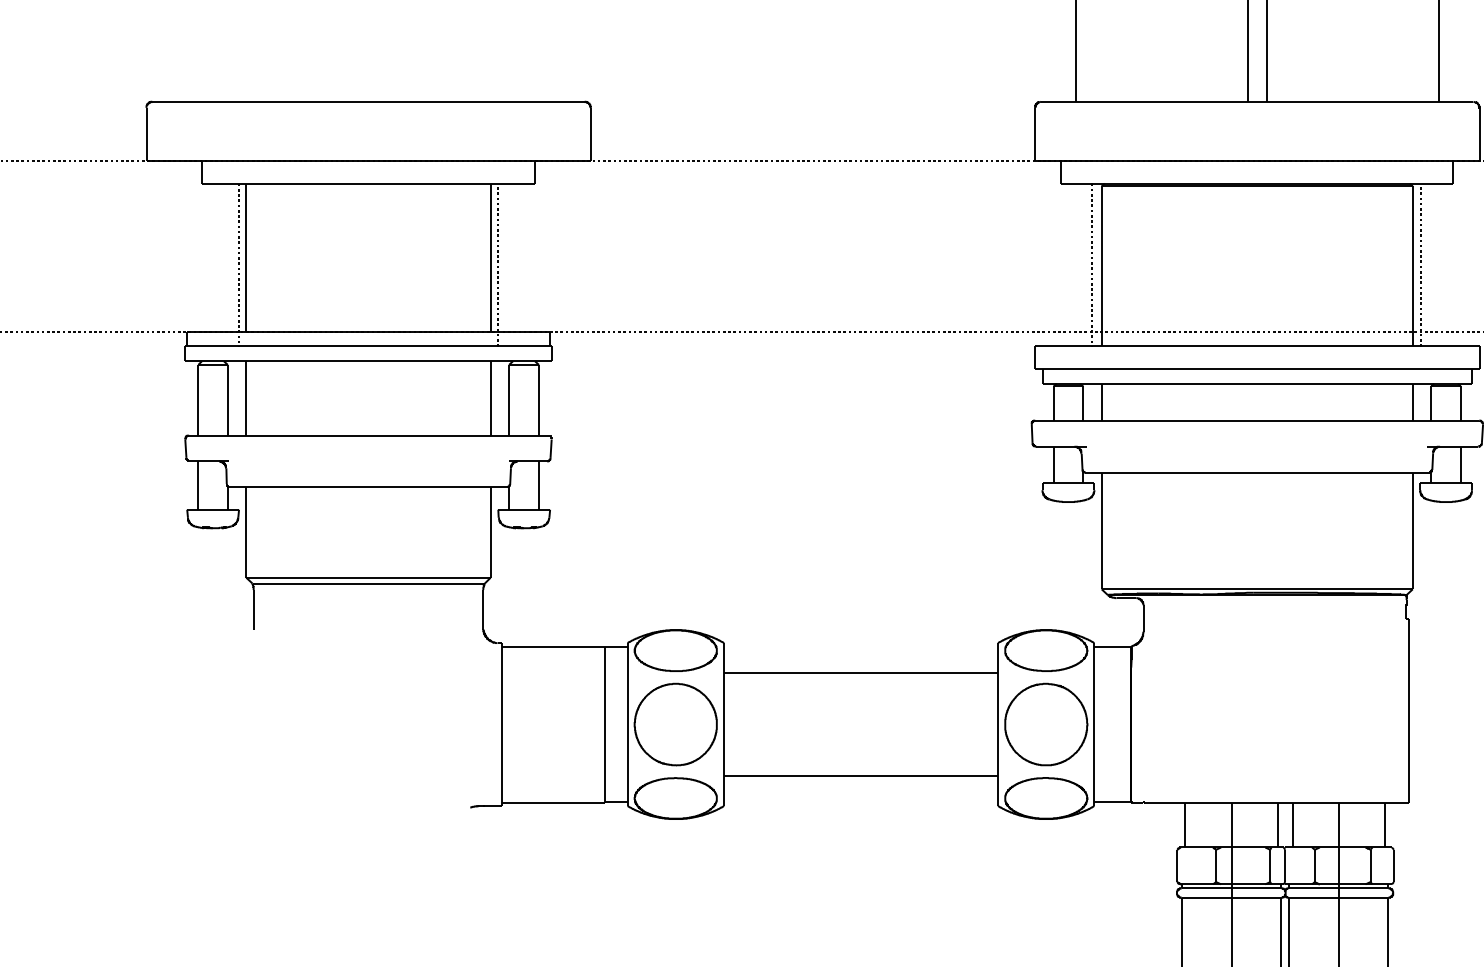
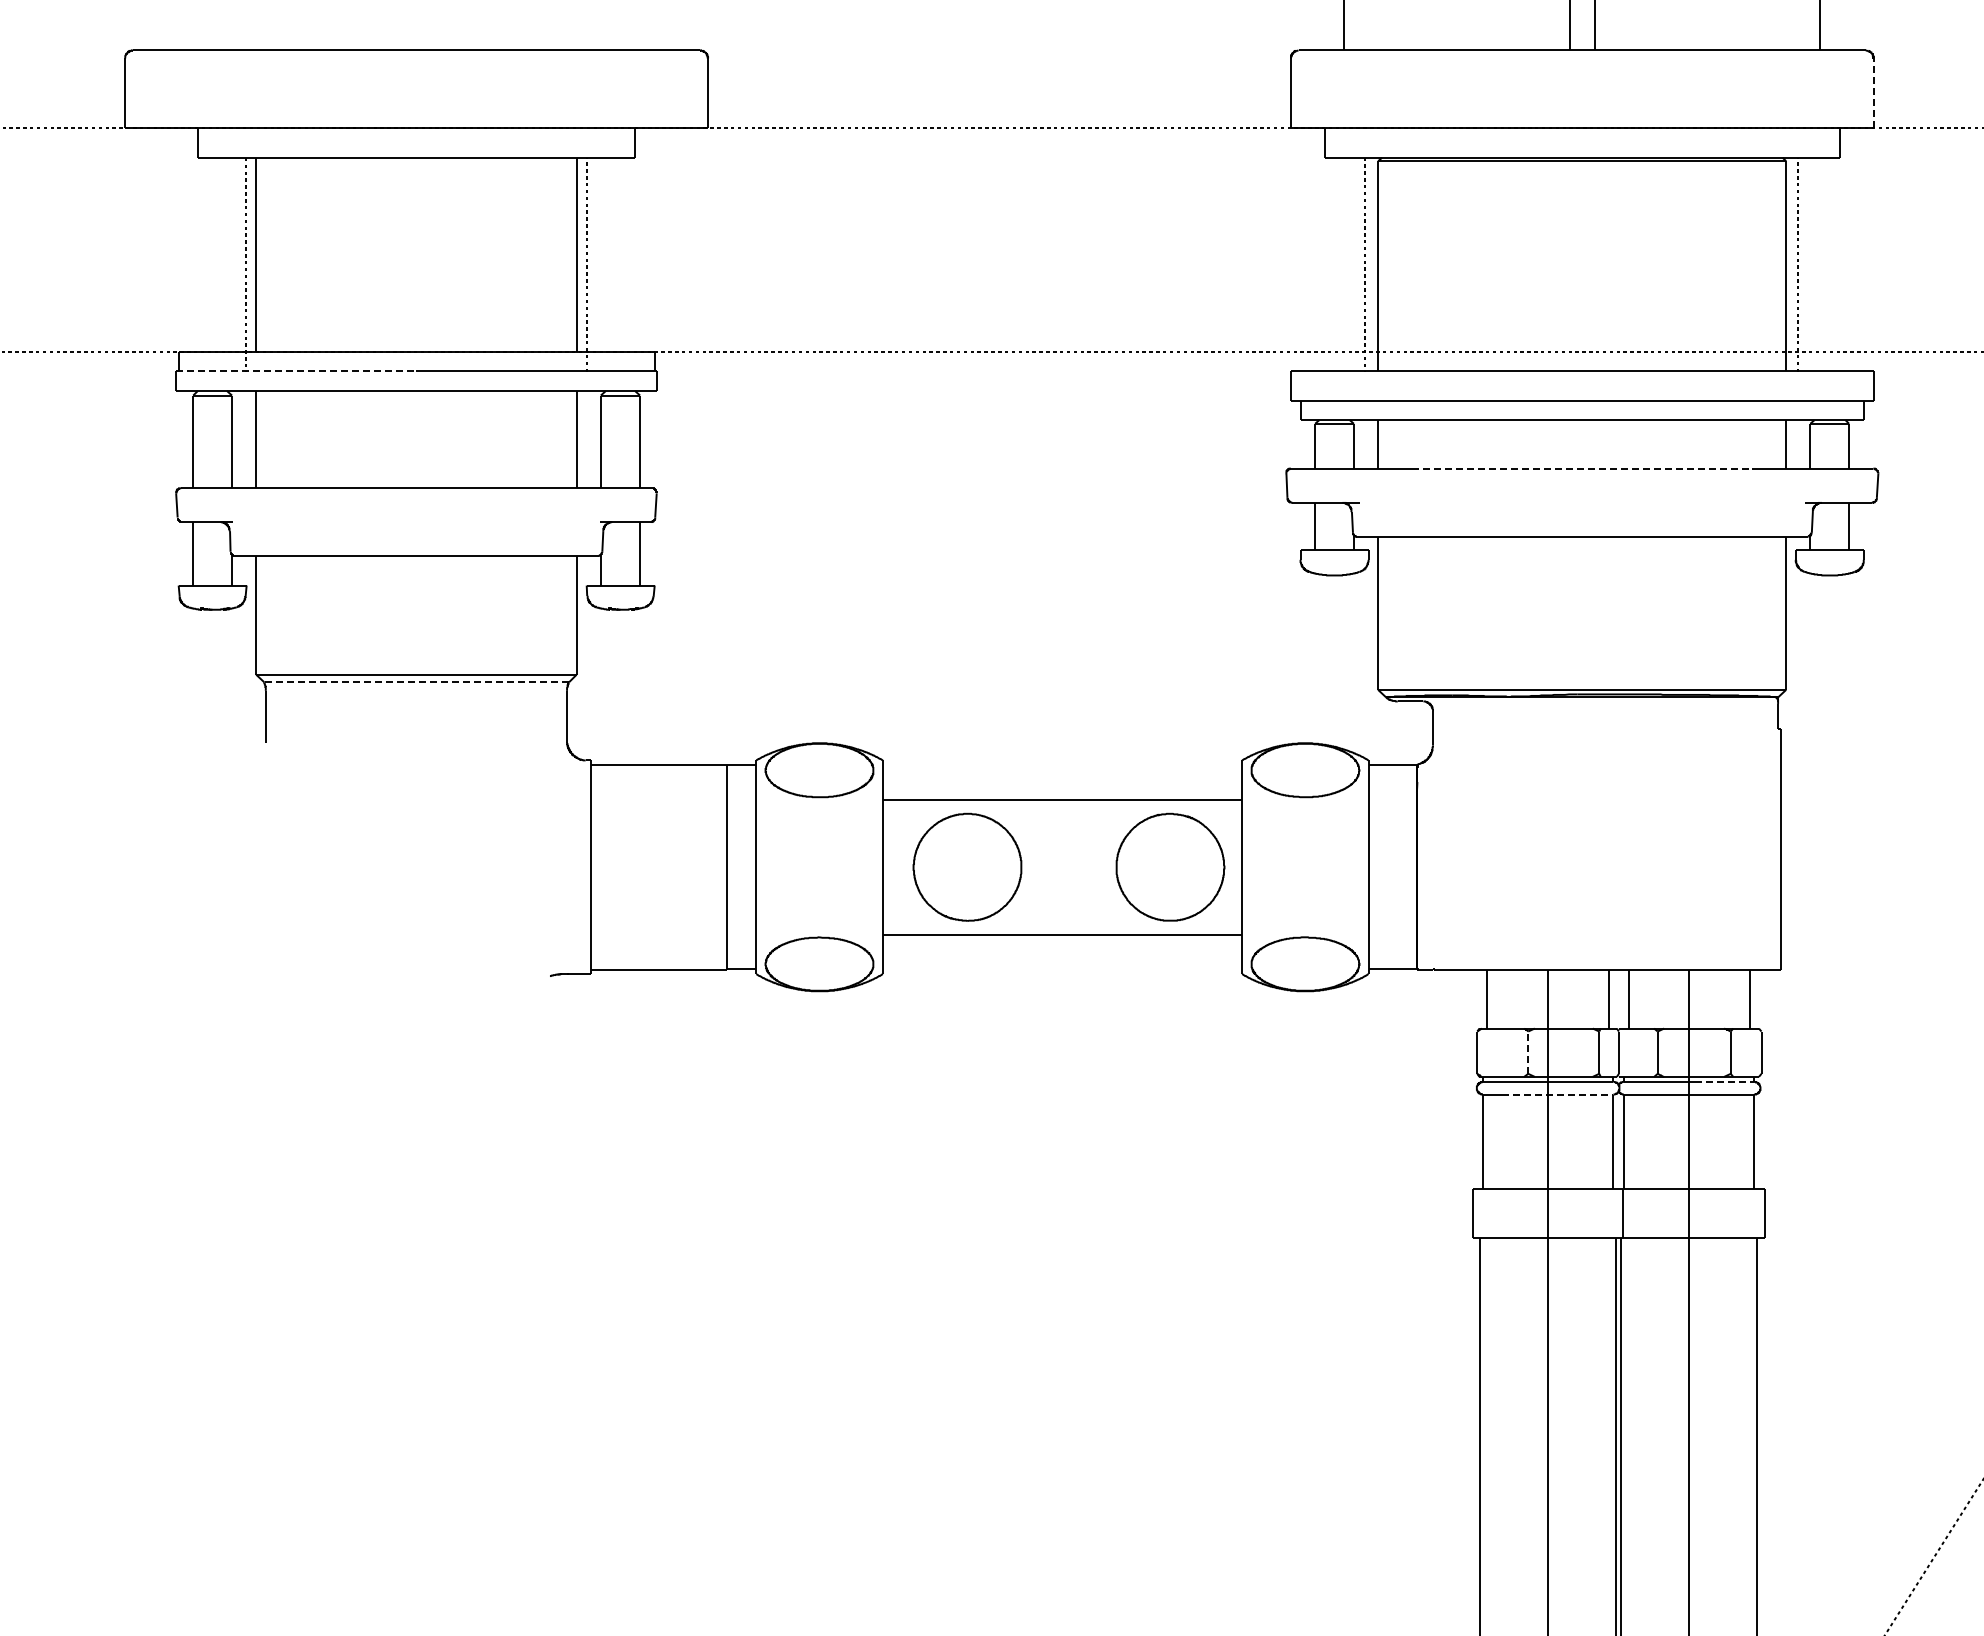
line: (1479, 133) -> (1873, 92), solid -> dashed
line: (277, 346) -> (296, 371), solid -> dashed
line: (1257, 420) -> (1582, 468), solid -> dashed
line: (368, 583) -> (416, 682), solid -> dashed
part: (675, 723) -> (967, 866), moved
part: (1046, 723) -> (1170, 866), moved
line: (1216, 865) -> (1528, 1052), solid -> dashed
line: (1365, 887) -> (1724, 1081), solid -> dashed
line: (1238, 897) -> (1557, 1094), solid -> dashed

